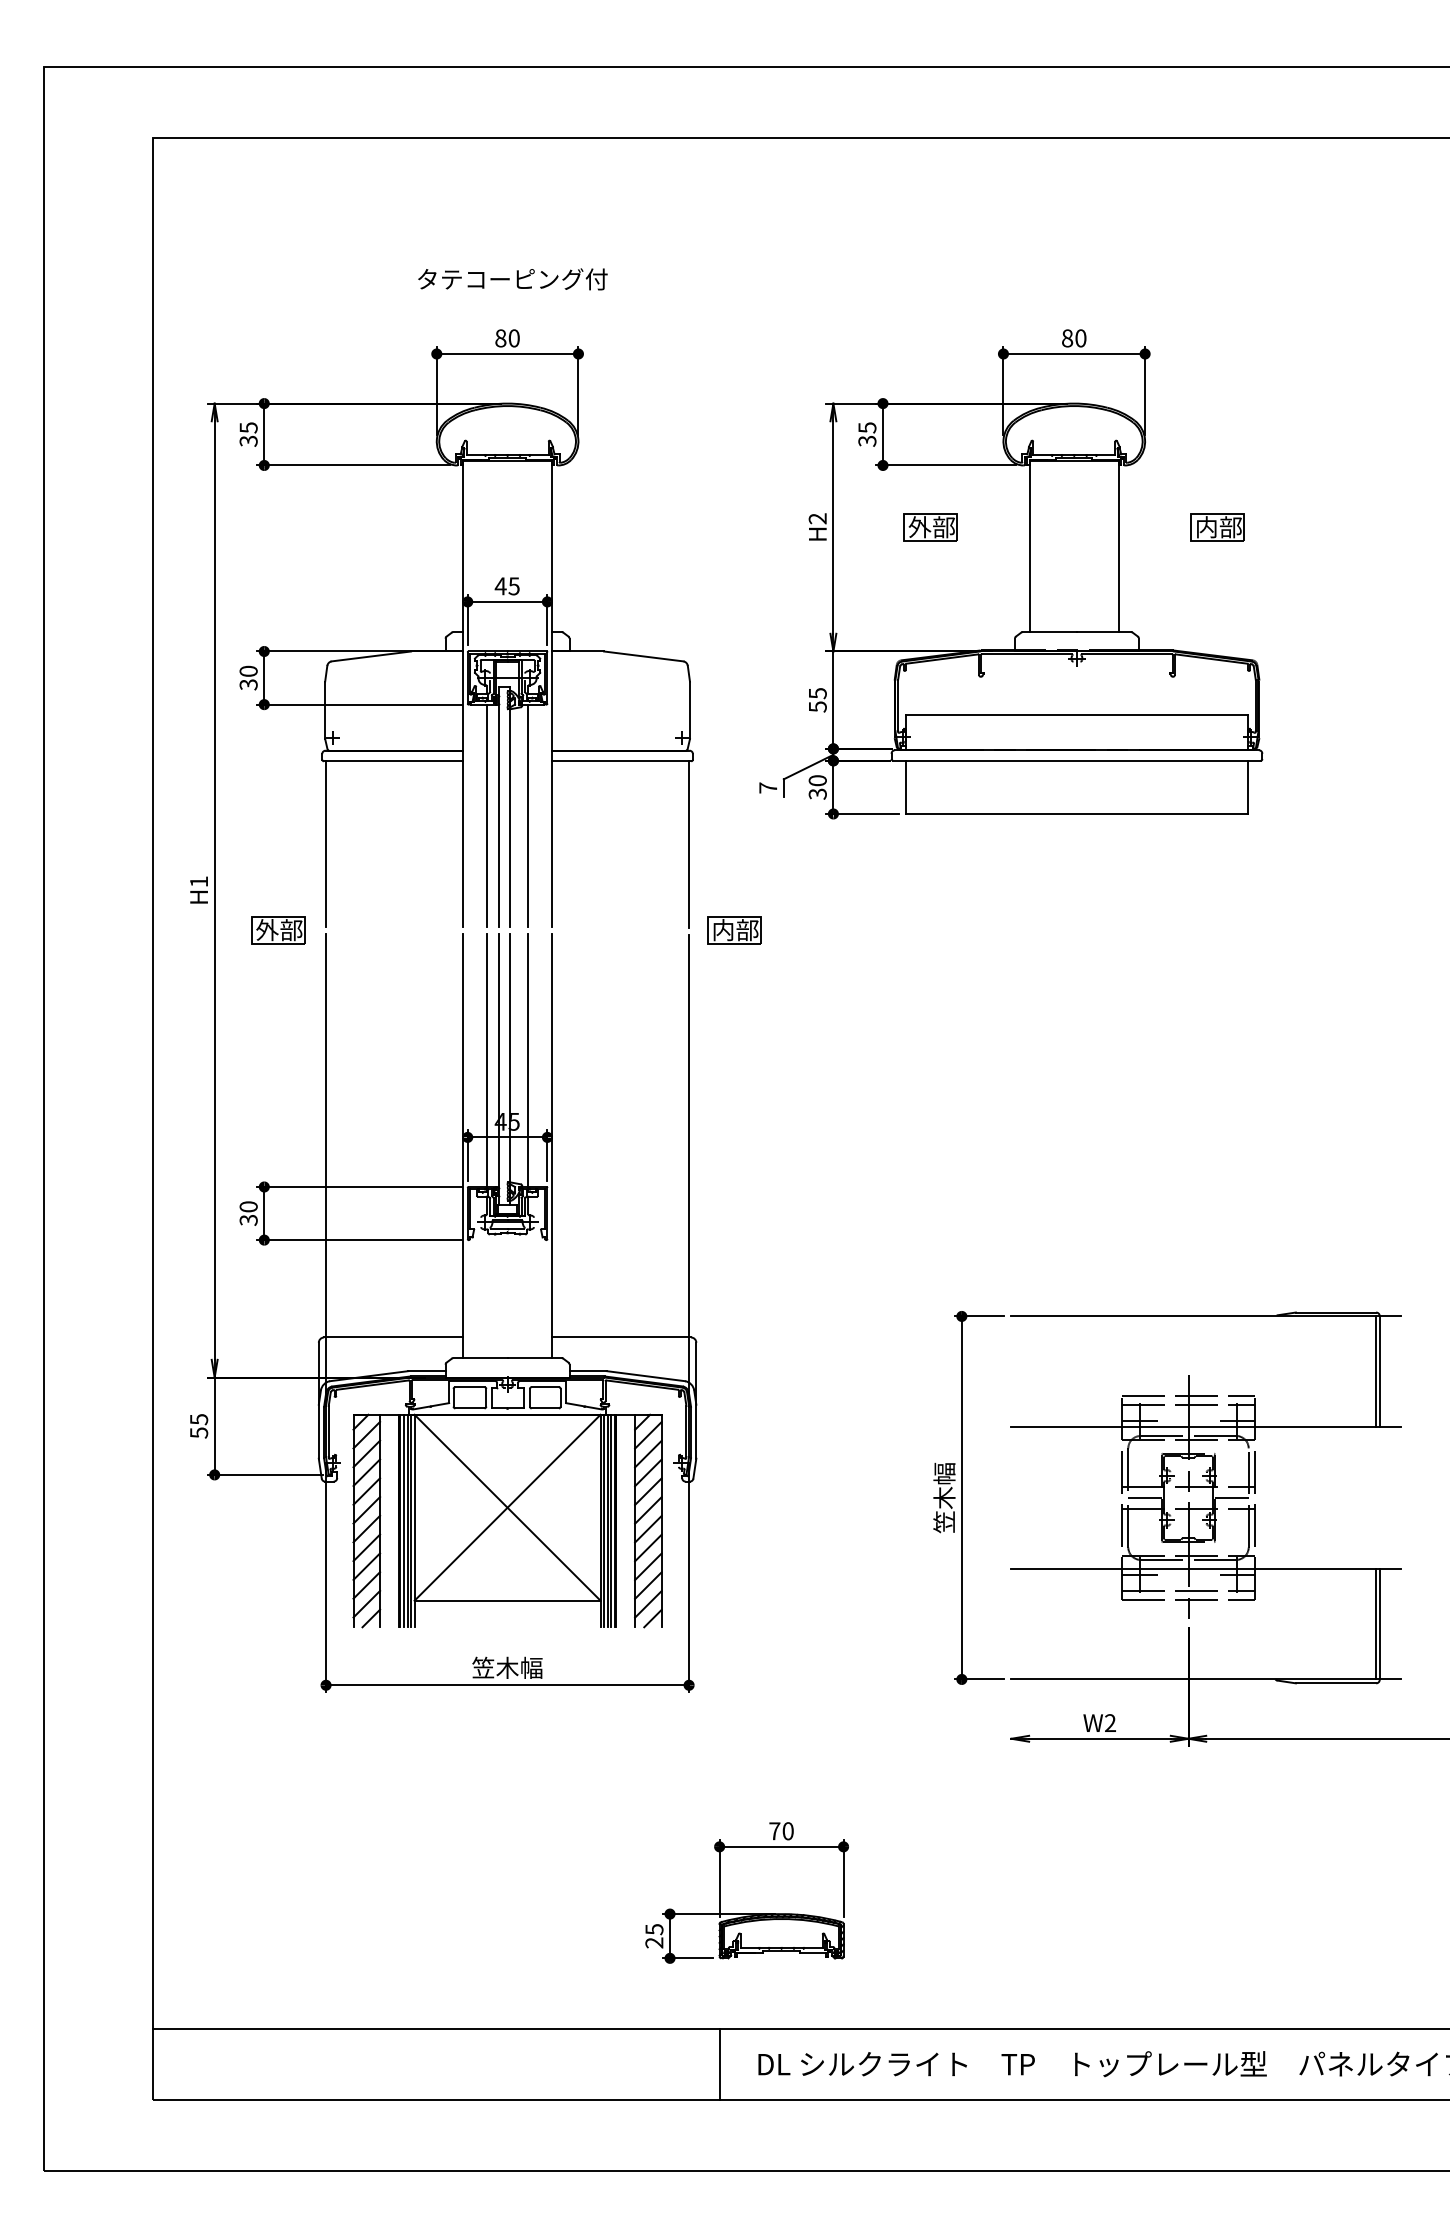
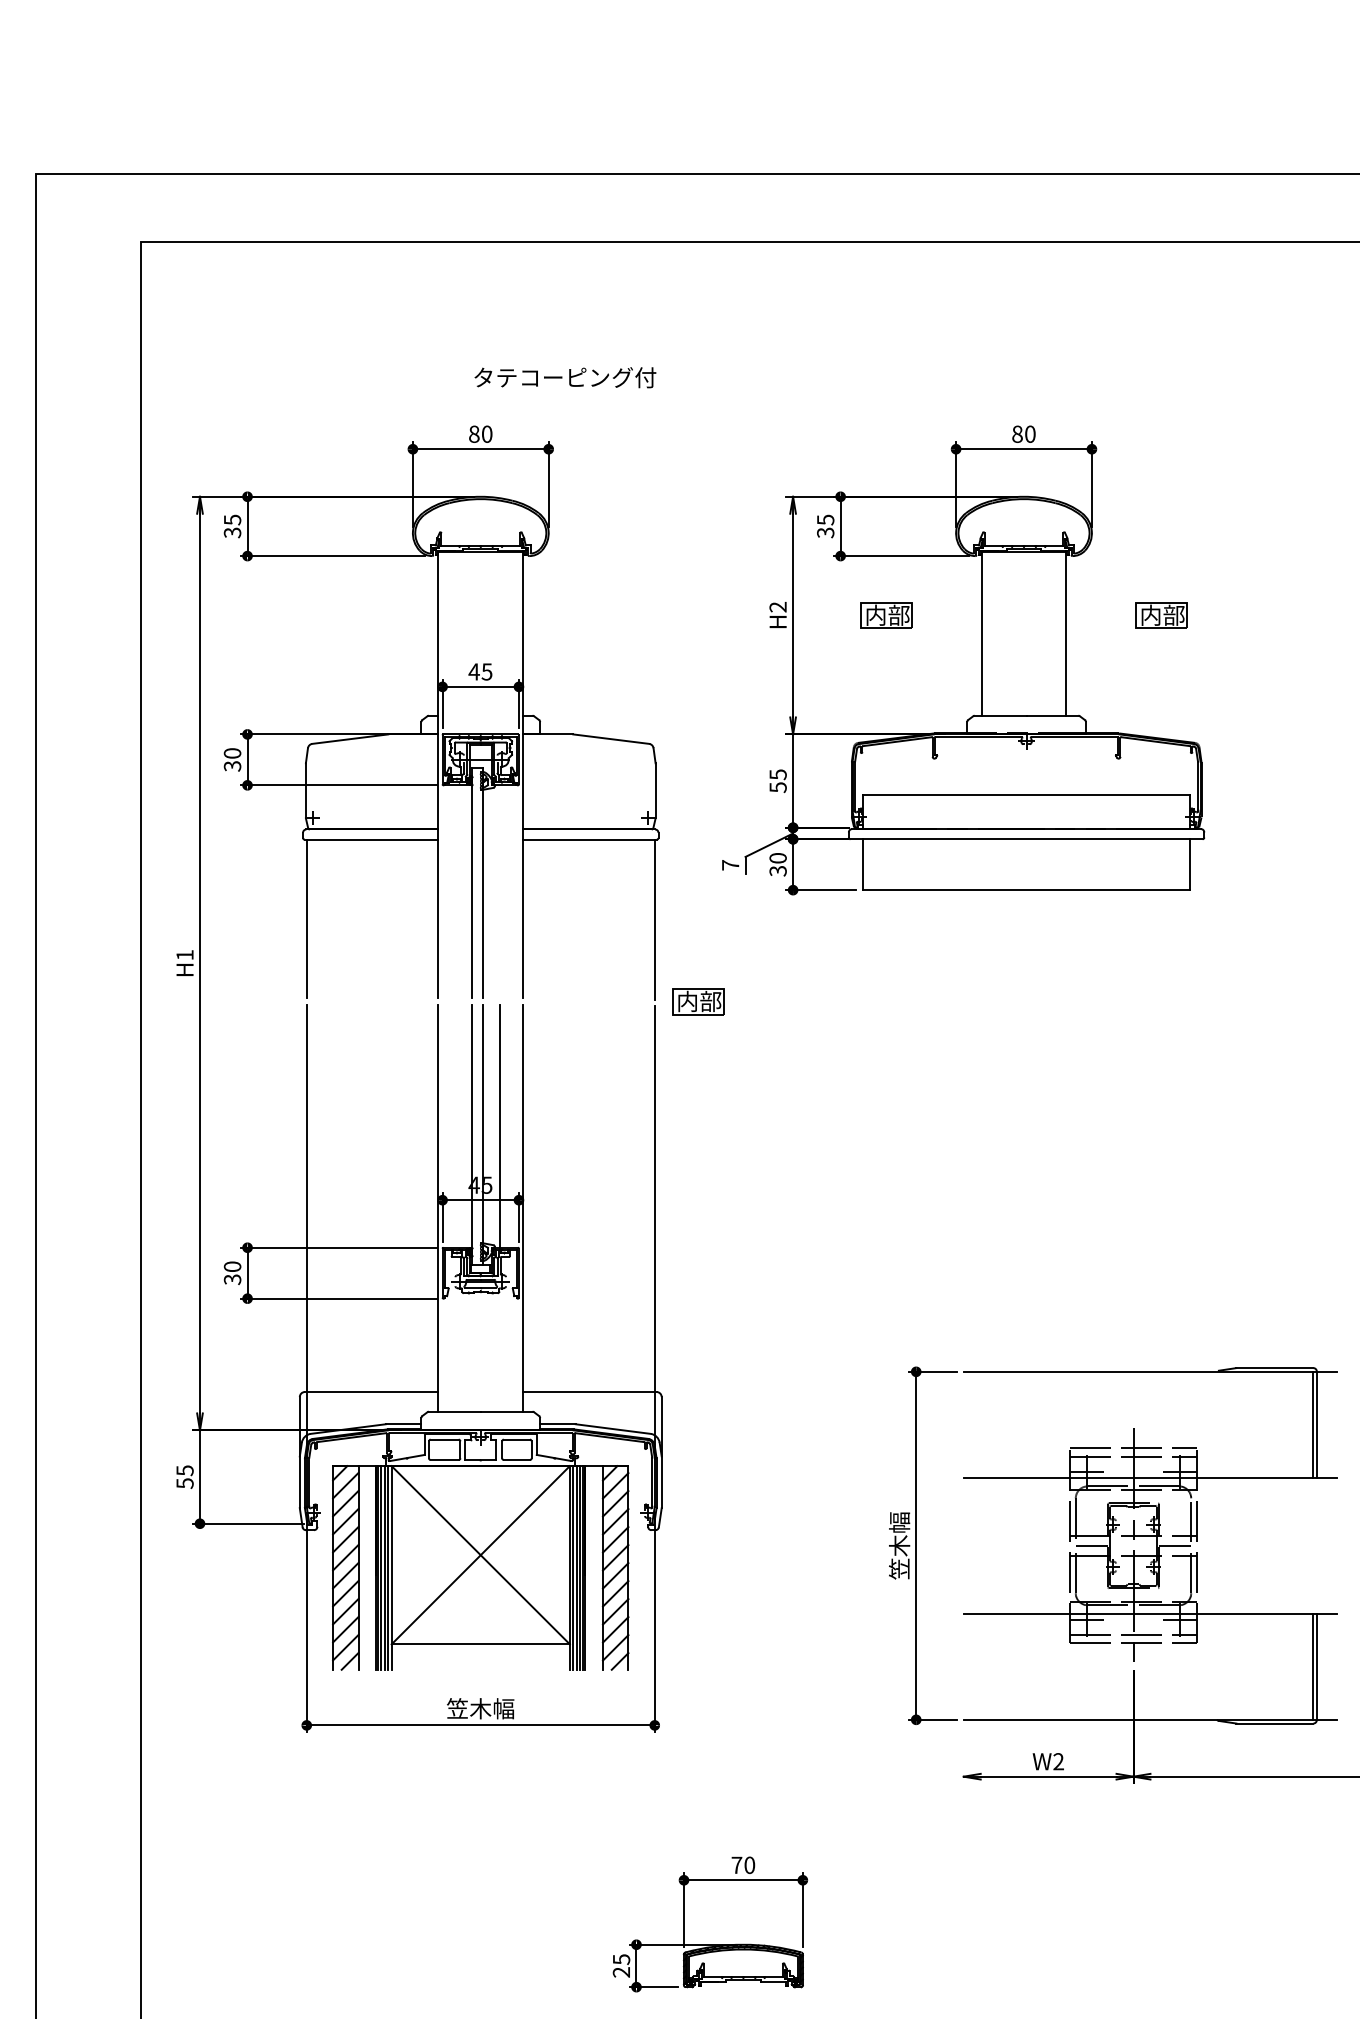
text: (512, 279) -> (565, 377), moved
text: (919, 527) -> (875, 615), 外部 -> 内部
line: (487, 815) -> (461, 891), removed
line: (527, 815) -> (499, 891), removed
part: (278, 930) -> (261, 1001), removed
line: (487, 1060) -> (461, 1126), removed

